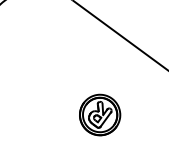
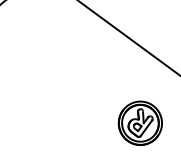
part: (100, 114) -> (140, 122), moved

